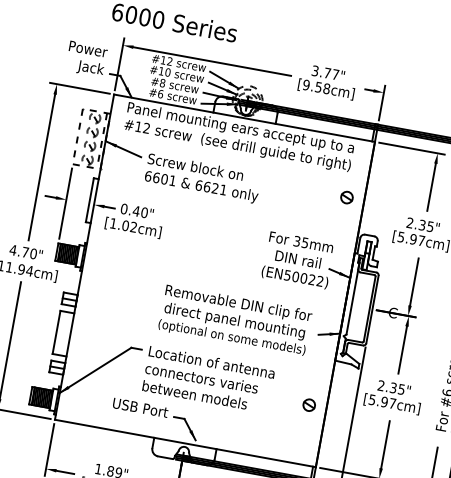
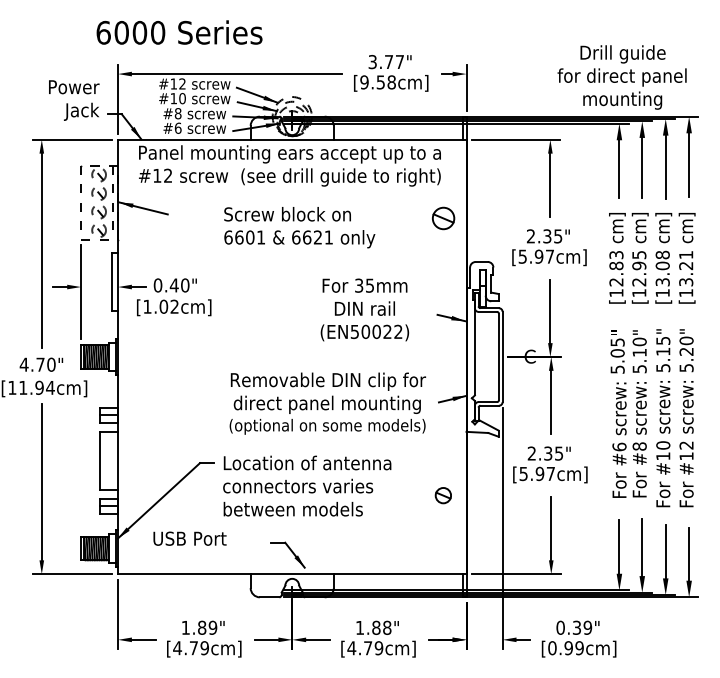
text: (202, 178) -> (299, 227), moved
part: (346, 196) -> (442, 217), size x1.4
text: (297, 259) -> (364, 309), moved
text: (140, 407) -> (189, 538), moved

